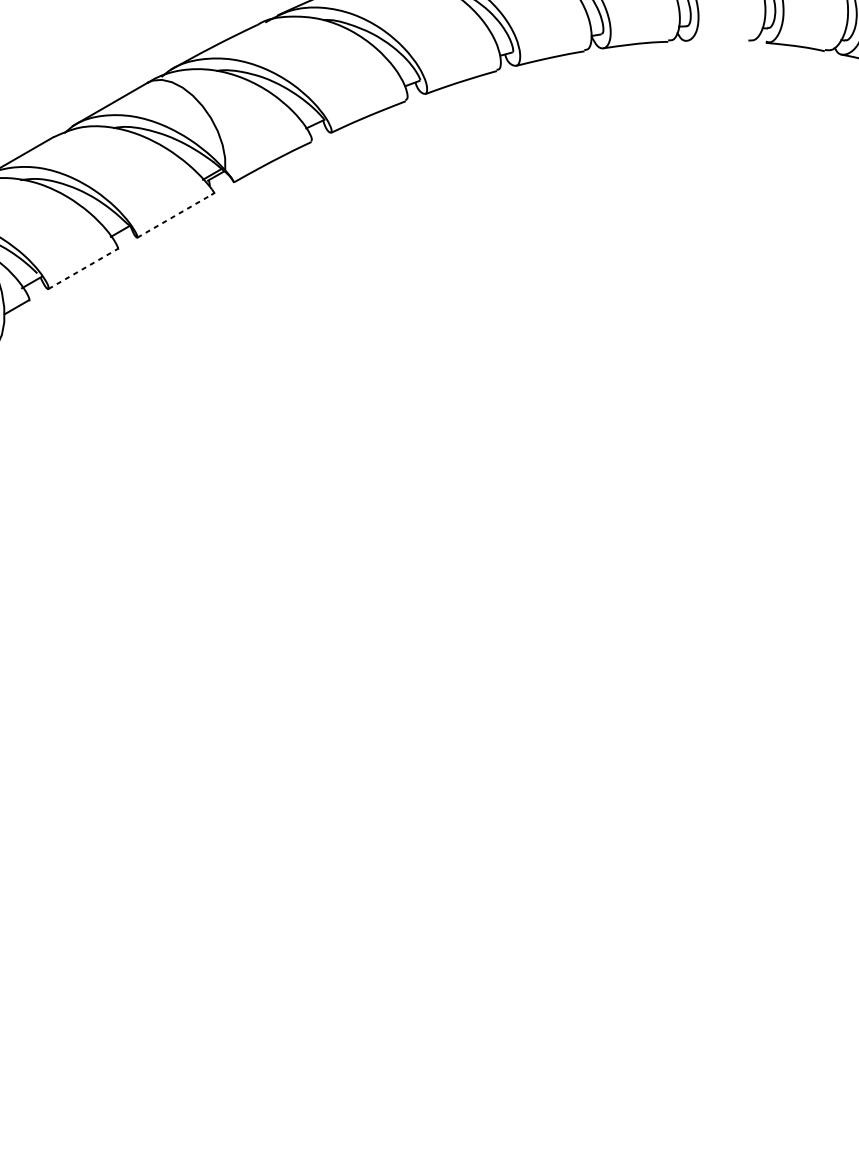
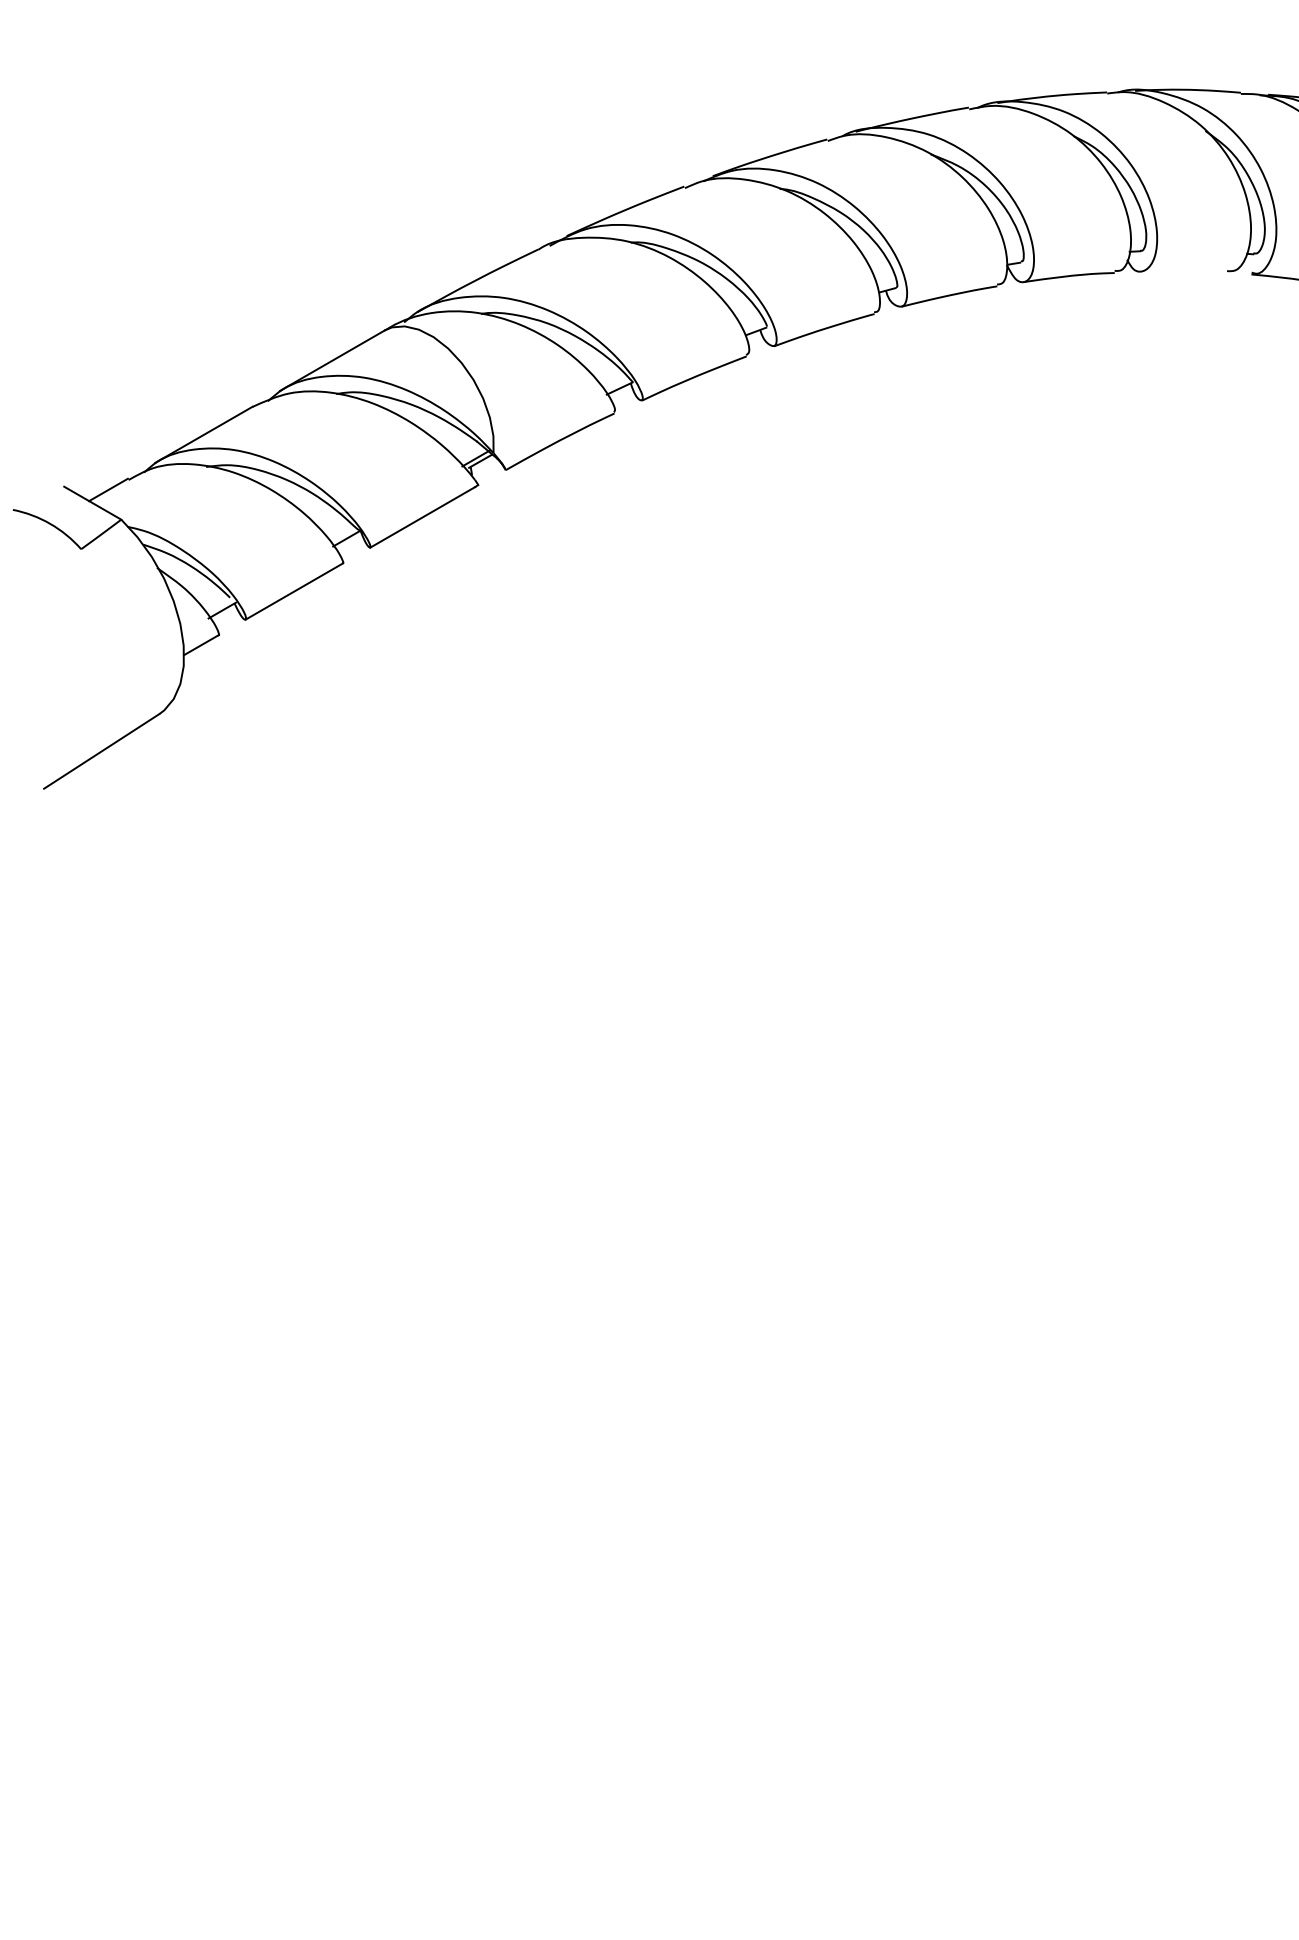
line: (175, 216) -> (423, 517), dashed -> solid
line: (83, 268) -> (294, 591), dashed -> solid

